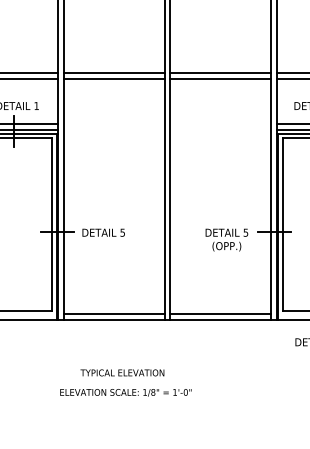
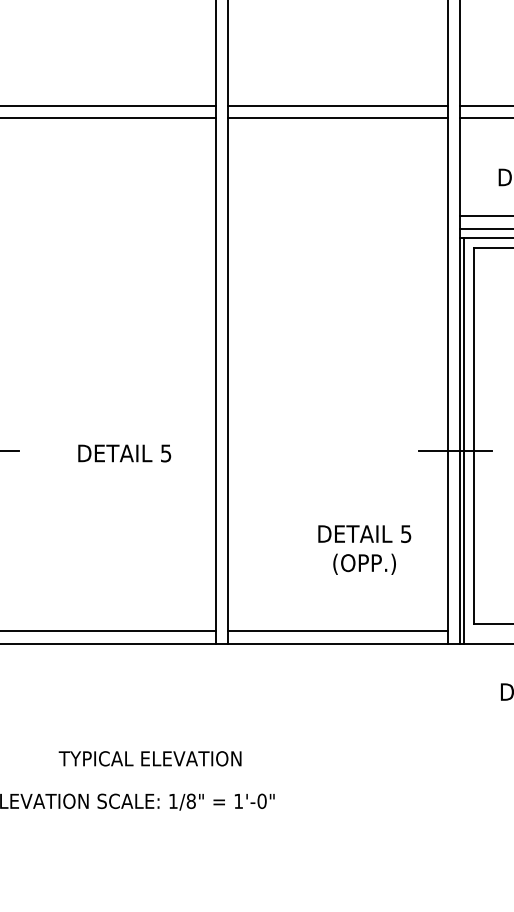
text: (103, 232) -> (124, 452), moved
text: (226, 239) -> (363, 548), moved
text: (122, 372) -> (150, 757), moved

